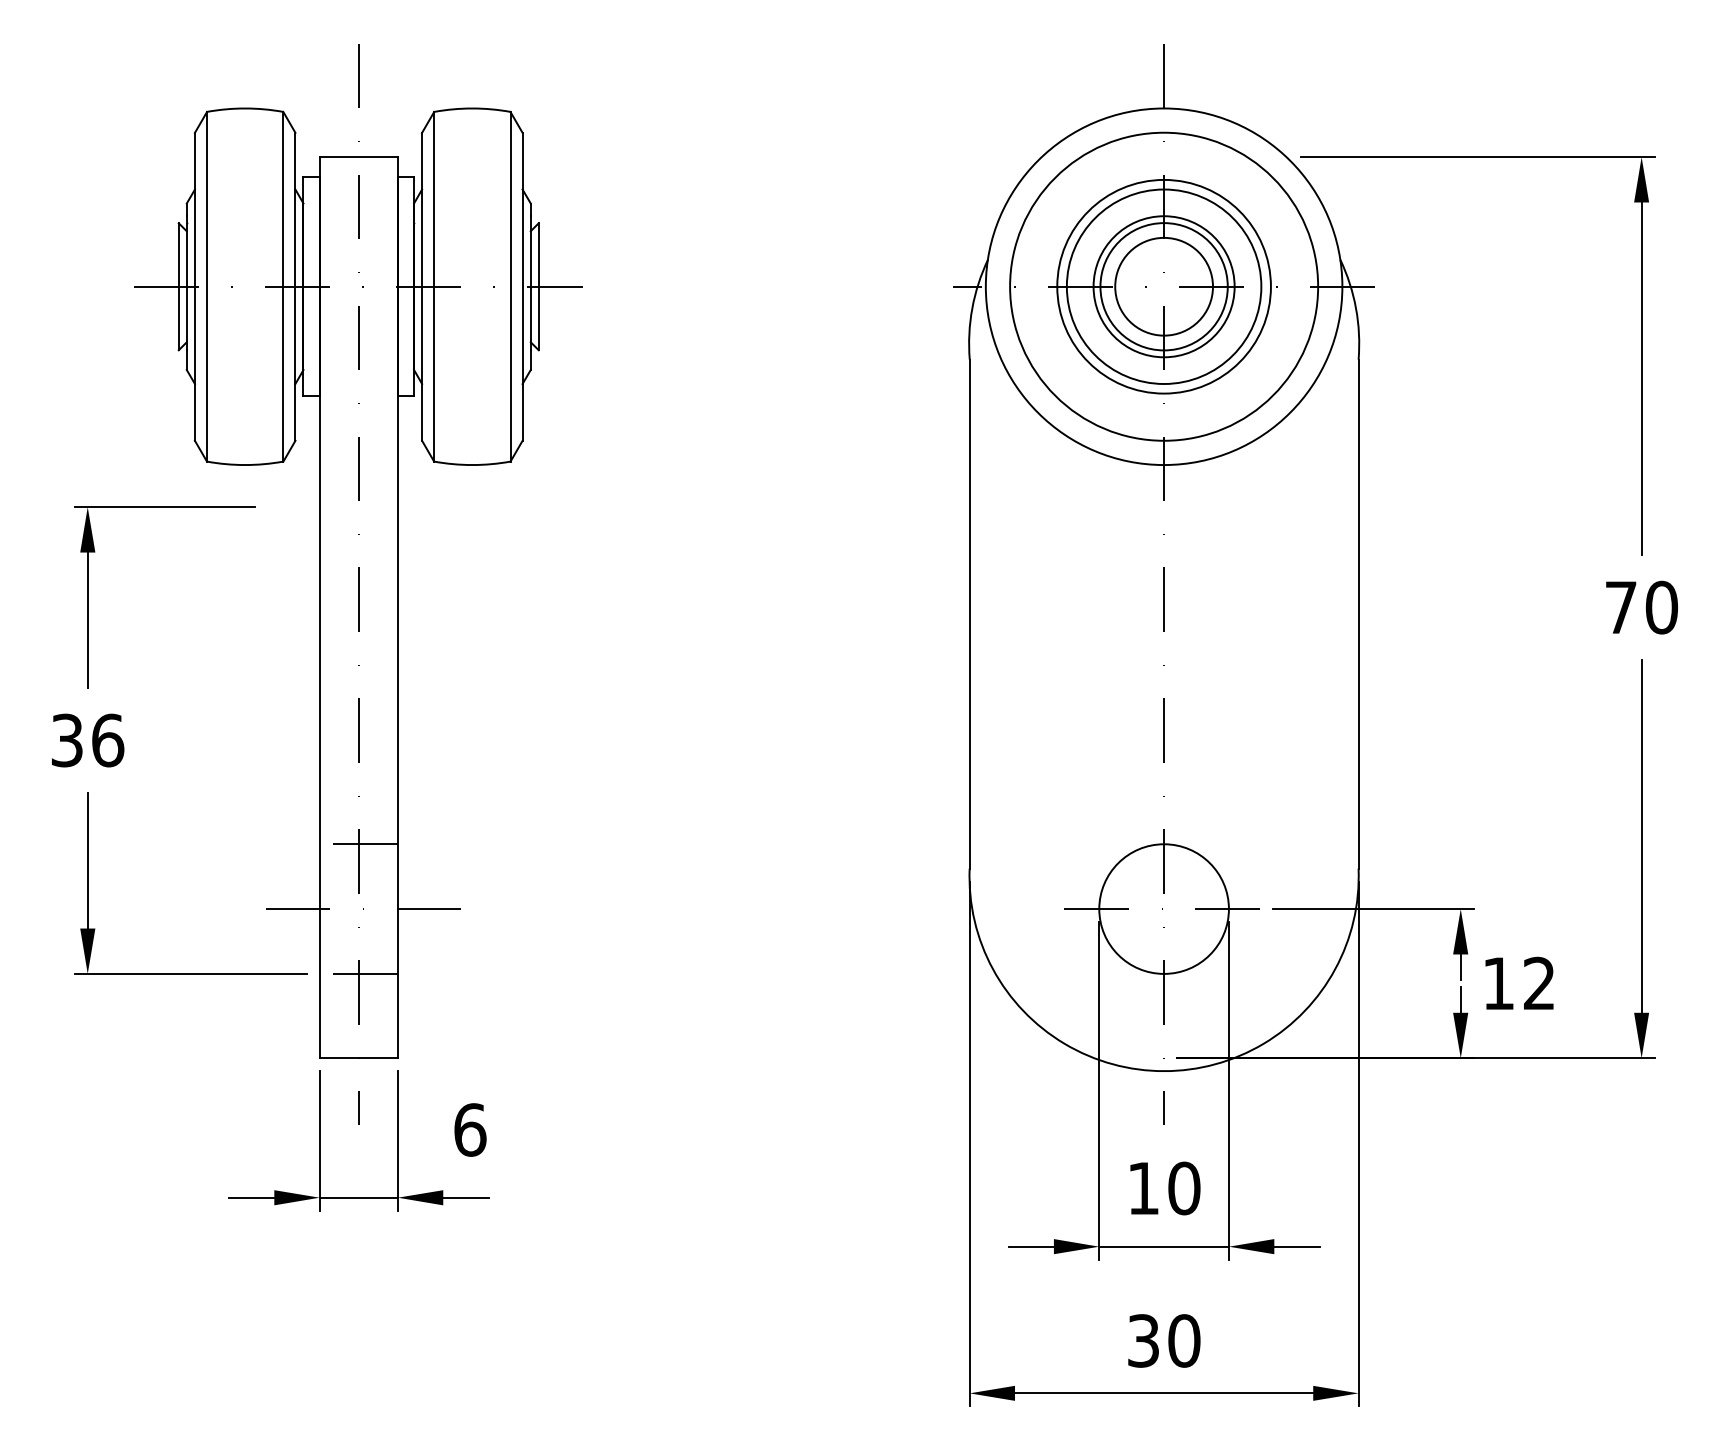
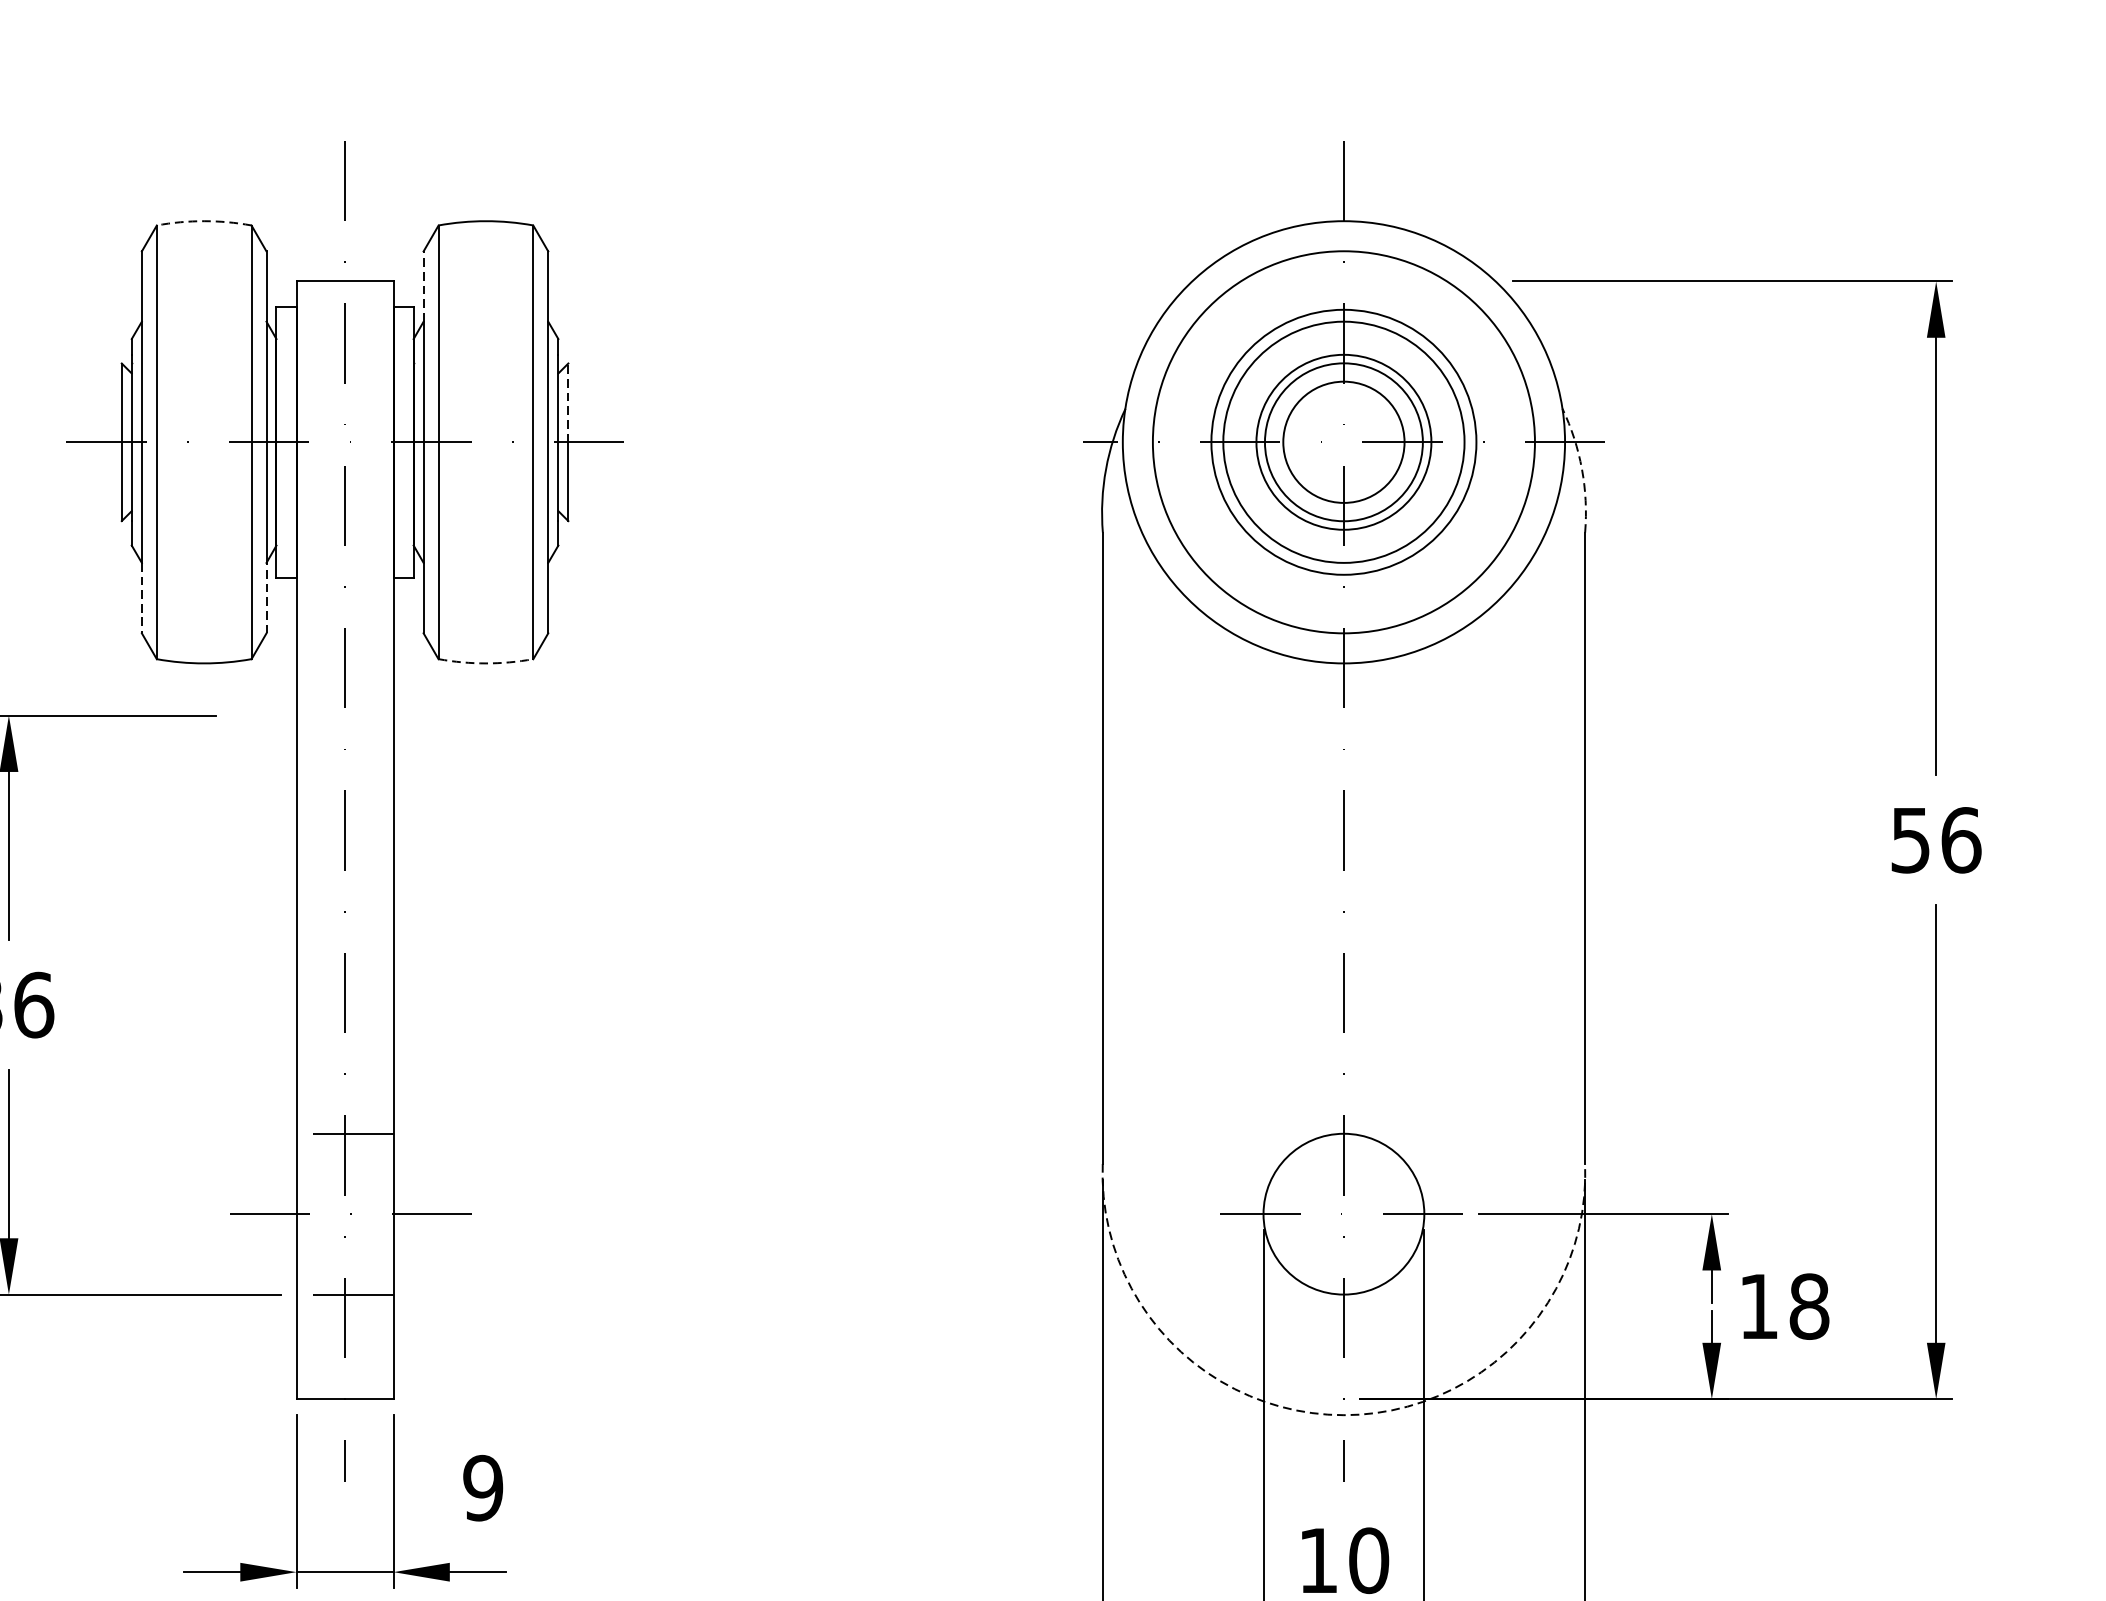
arc: (245, 108) -> (204, 221), solid -> dashed
line: (422, 160) -> (424, 285), solid -> dashed
line: (538, 255) -> (567, 403), solid -> dashed
arc: (1356, 308) -> (1582, 469), solid -> dashed
line: (295, 411) -> (266, 597), solid -> dashed
line: (194, 412) -> (141, 598), solid -> dashed
arc: (472, 465) -> (486, 663), solid -> dashed
text: (1641, 607) -> (1936, 840), 70 -> 56
text: (1539, 983) -> (1809, 1306), 12 -> 18
arc: (1164, 1071) -> (1344, 1415), solid -> dashed
text: (470, 1129) -> (483, 1487), 6 -> 9

